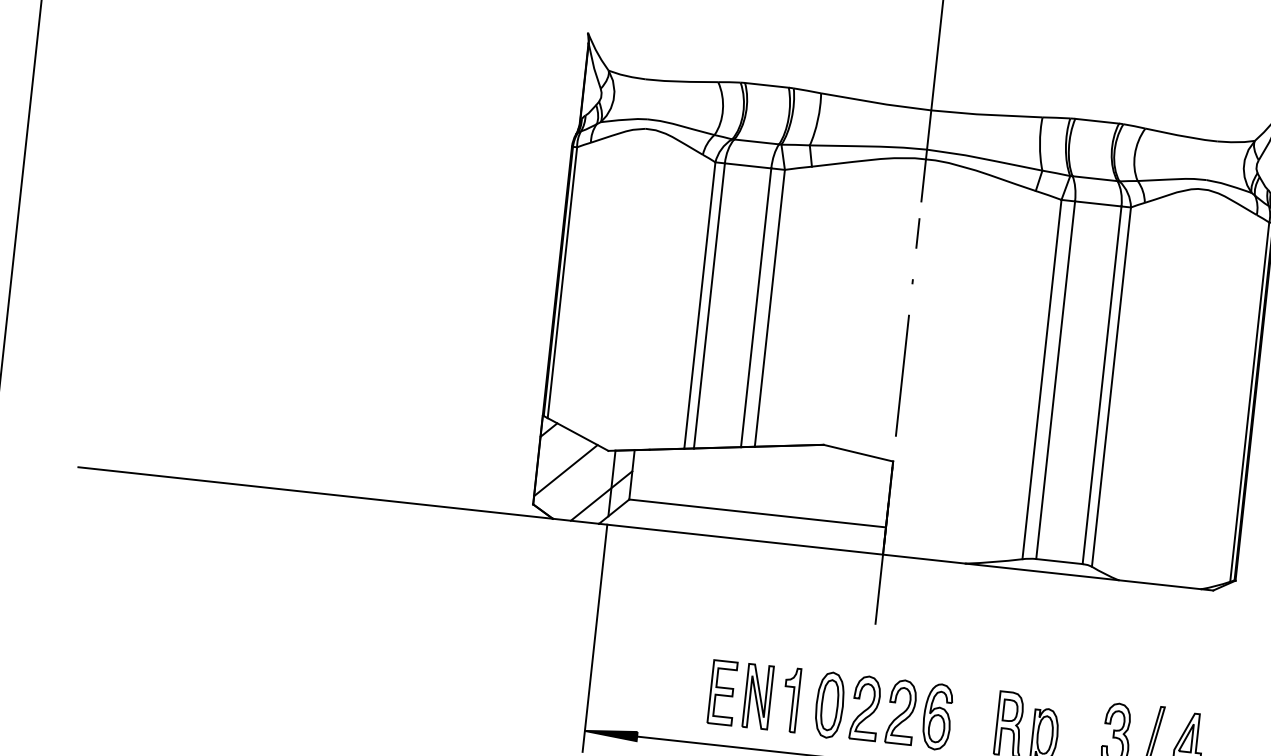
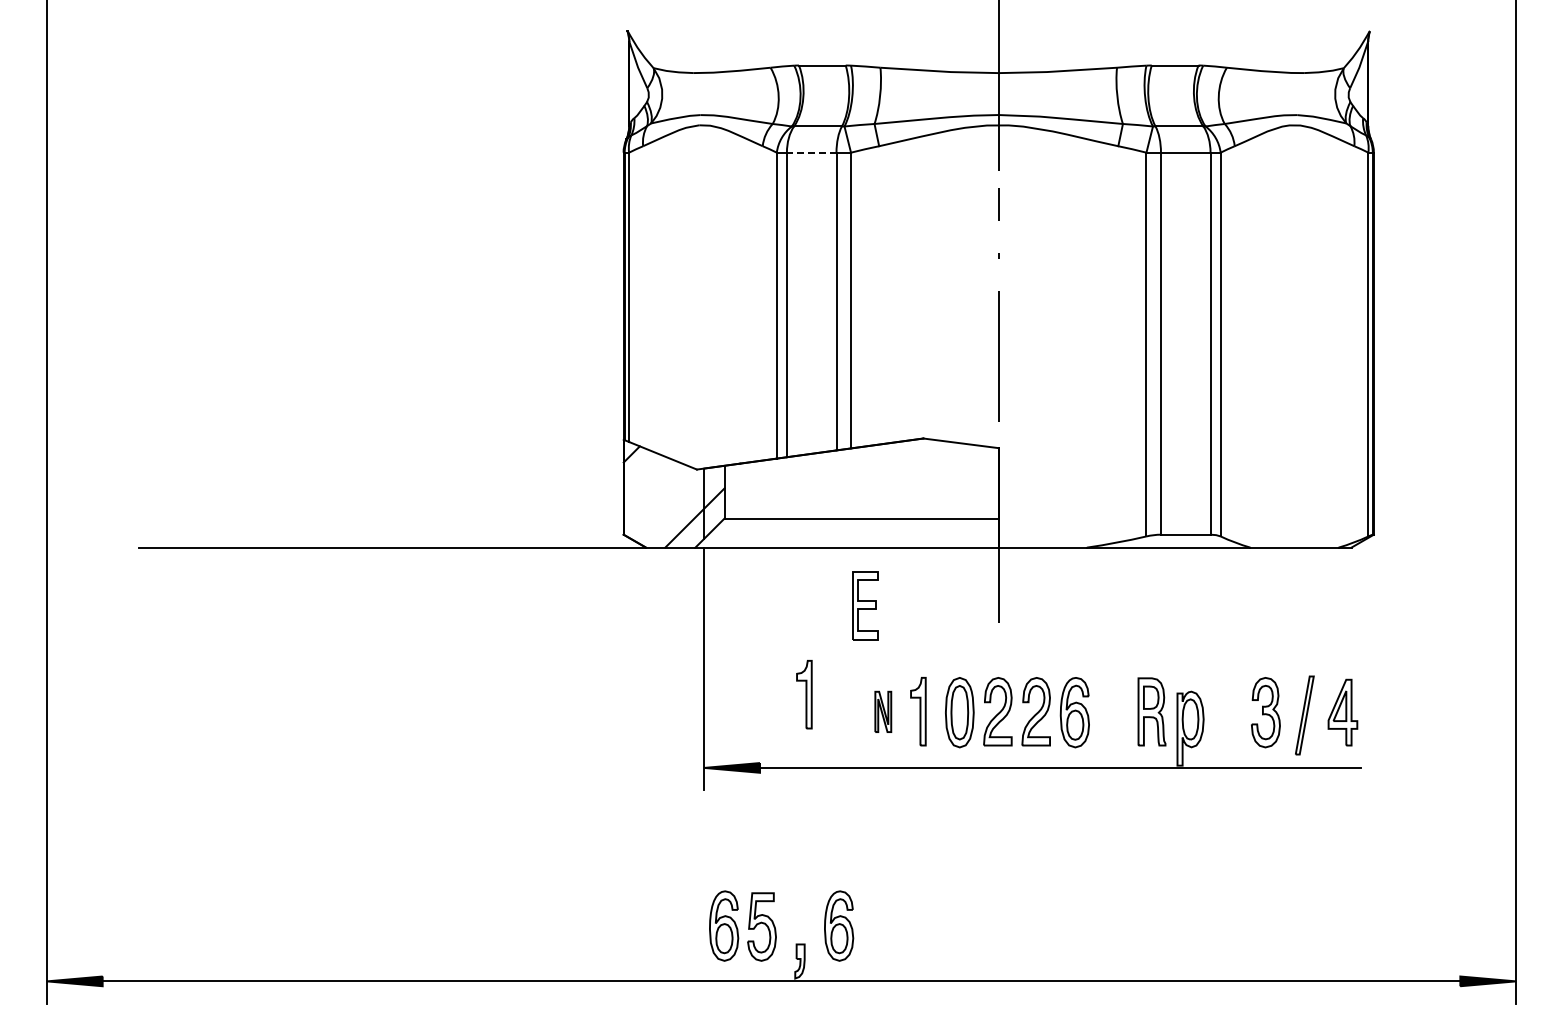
line: (747, 165) -> (811, 152), solid -> dashed
line: (565, 469) -> (653, 494), removed
part: (686, 672) -> (804, 694), added
part: (722, 692) -> (865, 605), moved
part: (758, 696) -> (883, 711), size x0.6

